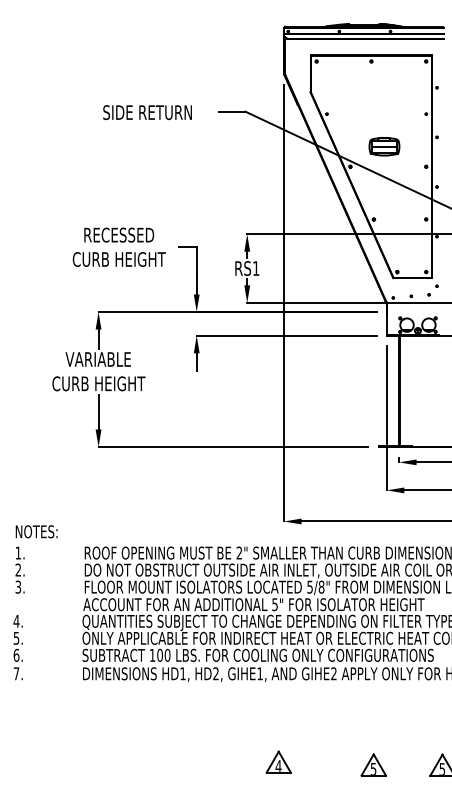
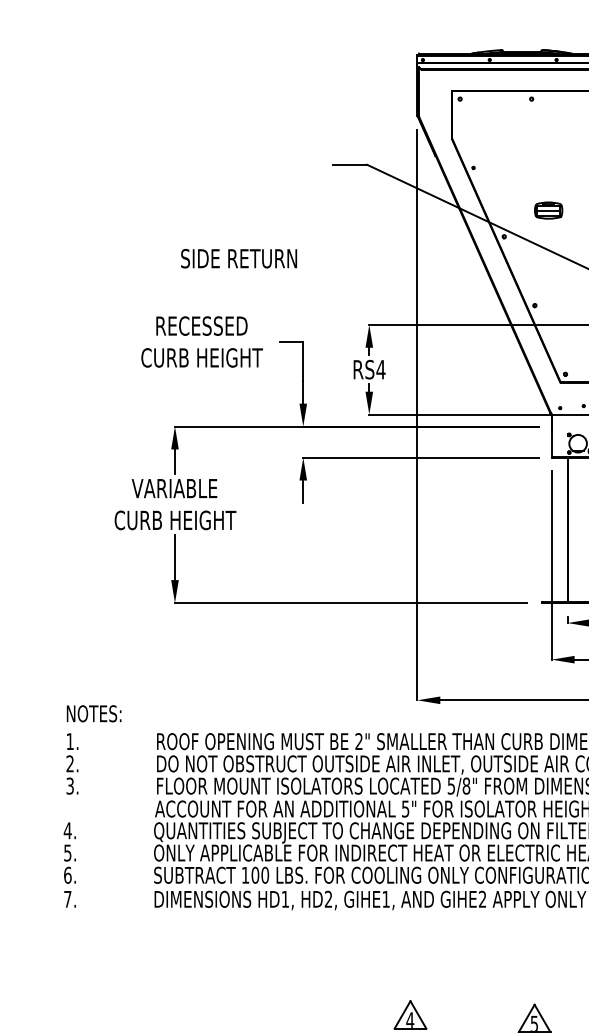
text: (147, 112) -> (238, 258), moved
part: (384, 146) -> (548, 210), size x0.7
text: (255, 268) -> (380, 369), RS1 -> RS4

